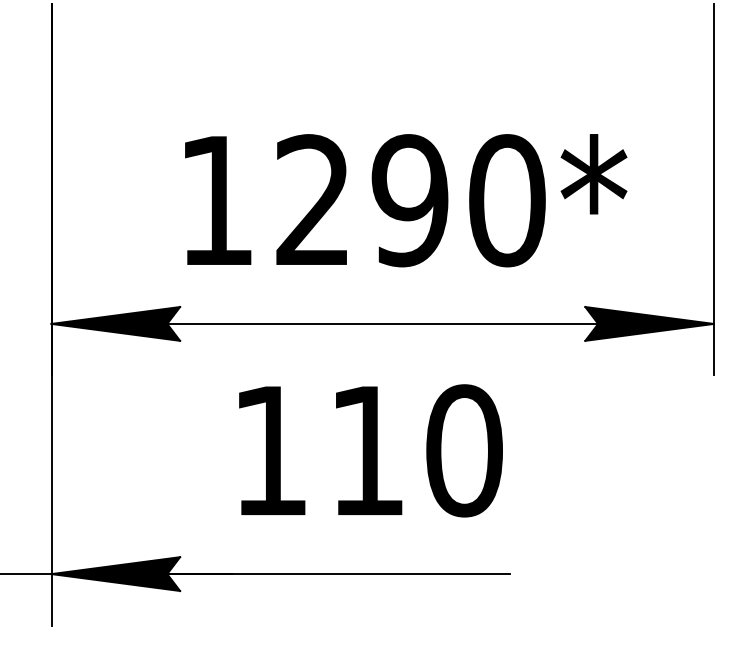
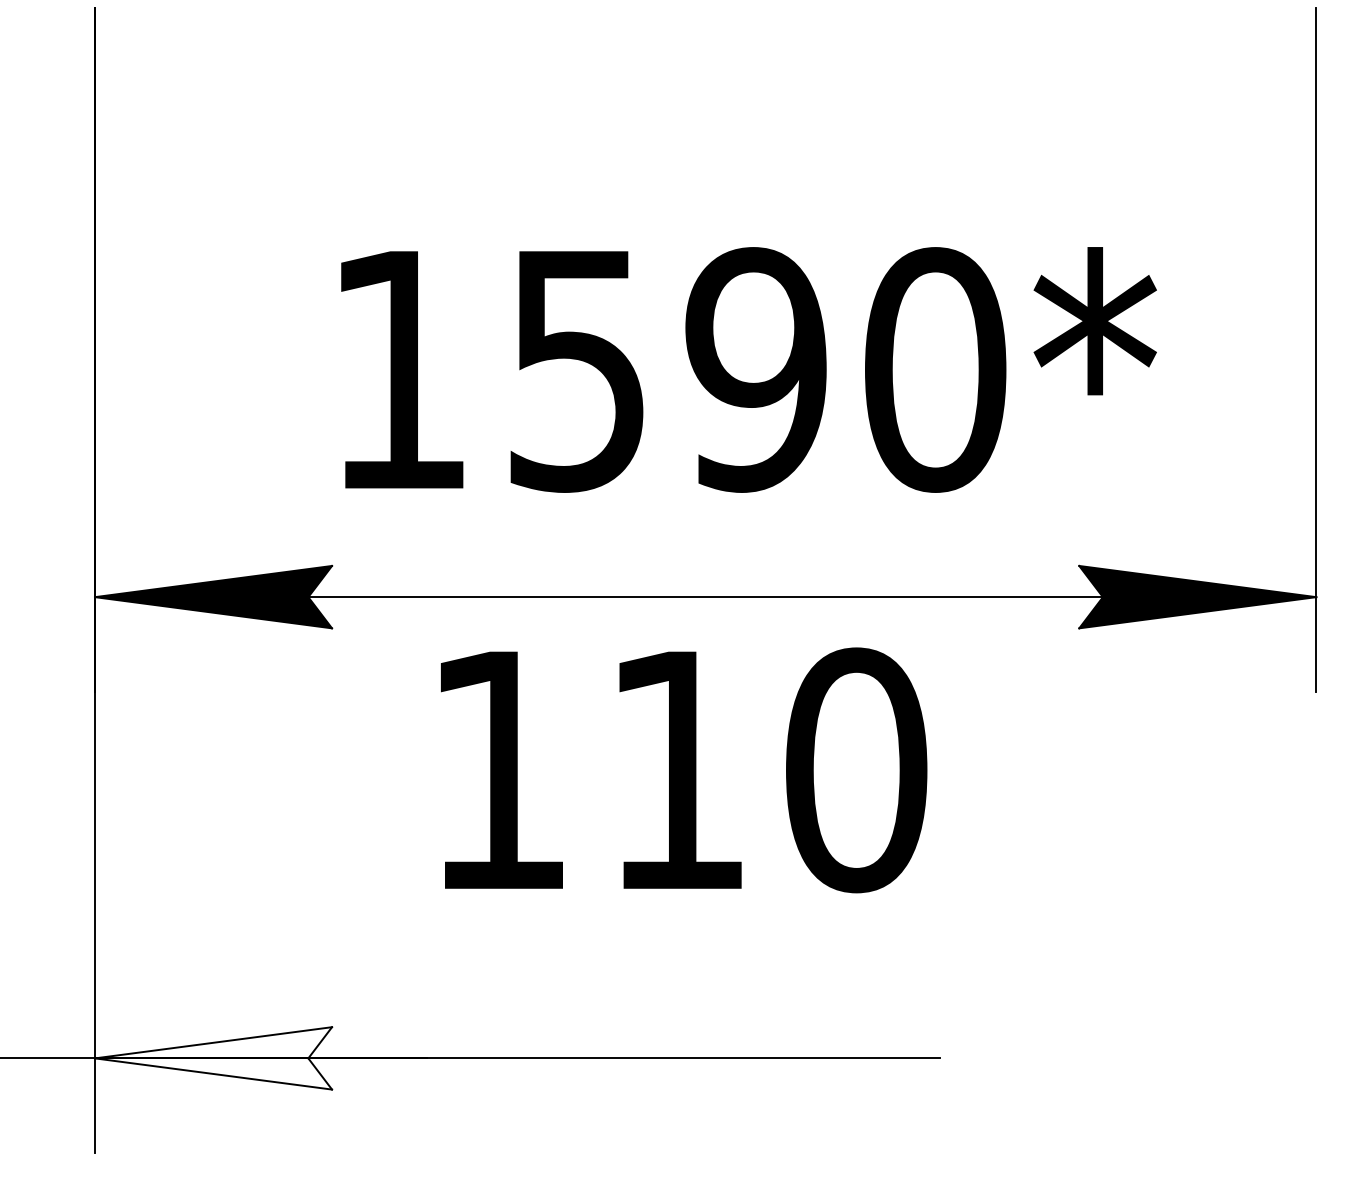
text: (312, 200) -> (576, 369), 1290* -> 1590*
text: (370, 450) -> (683, 769), moved
fill: (115, 574) -> (212, 1059), removed

